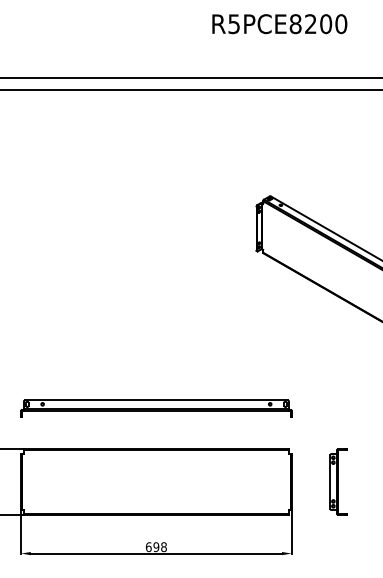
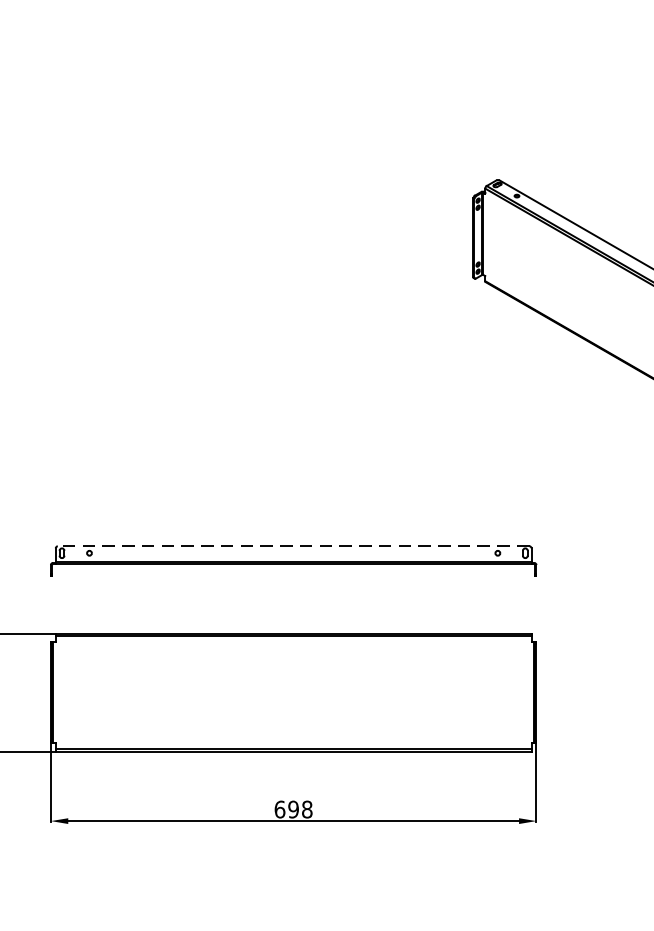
line: (155, 400) -> (292, 546), solid -> dashed
part: (338, 481) -> (620, 691), removed

